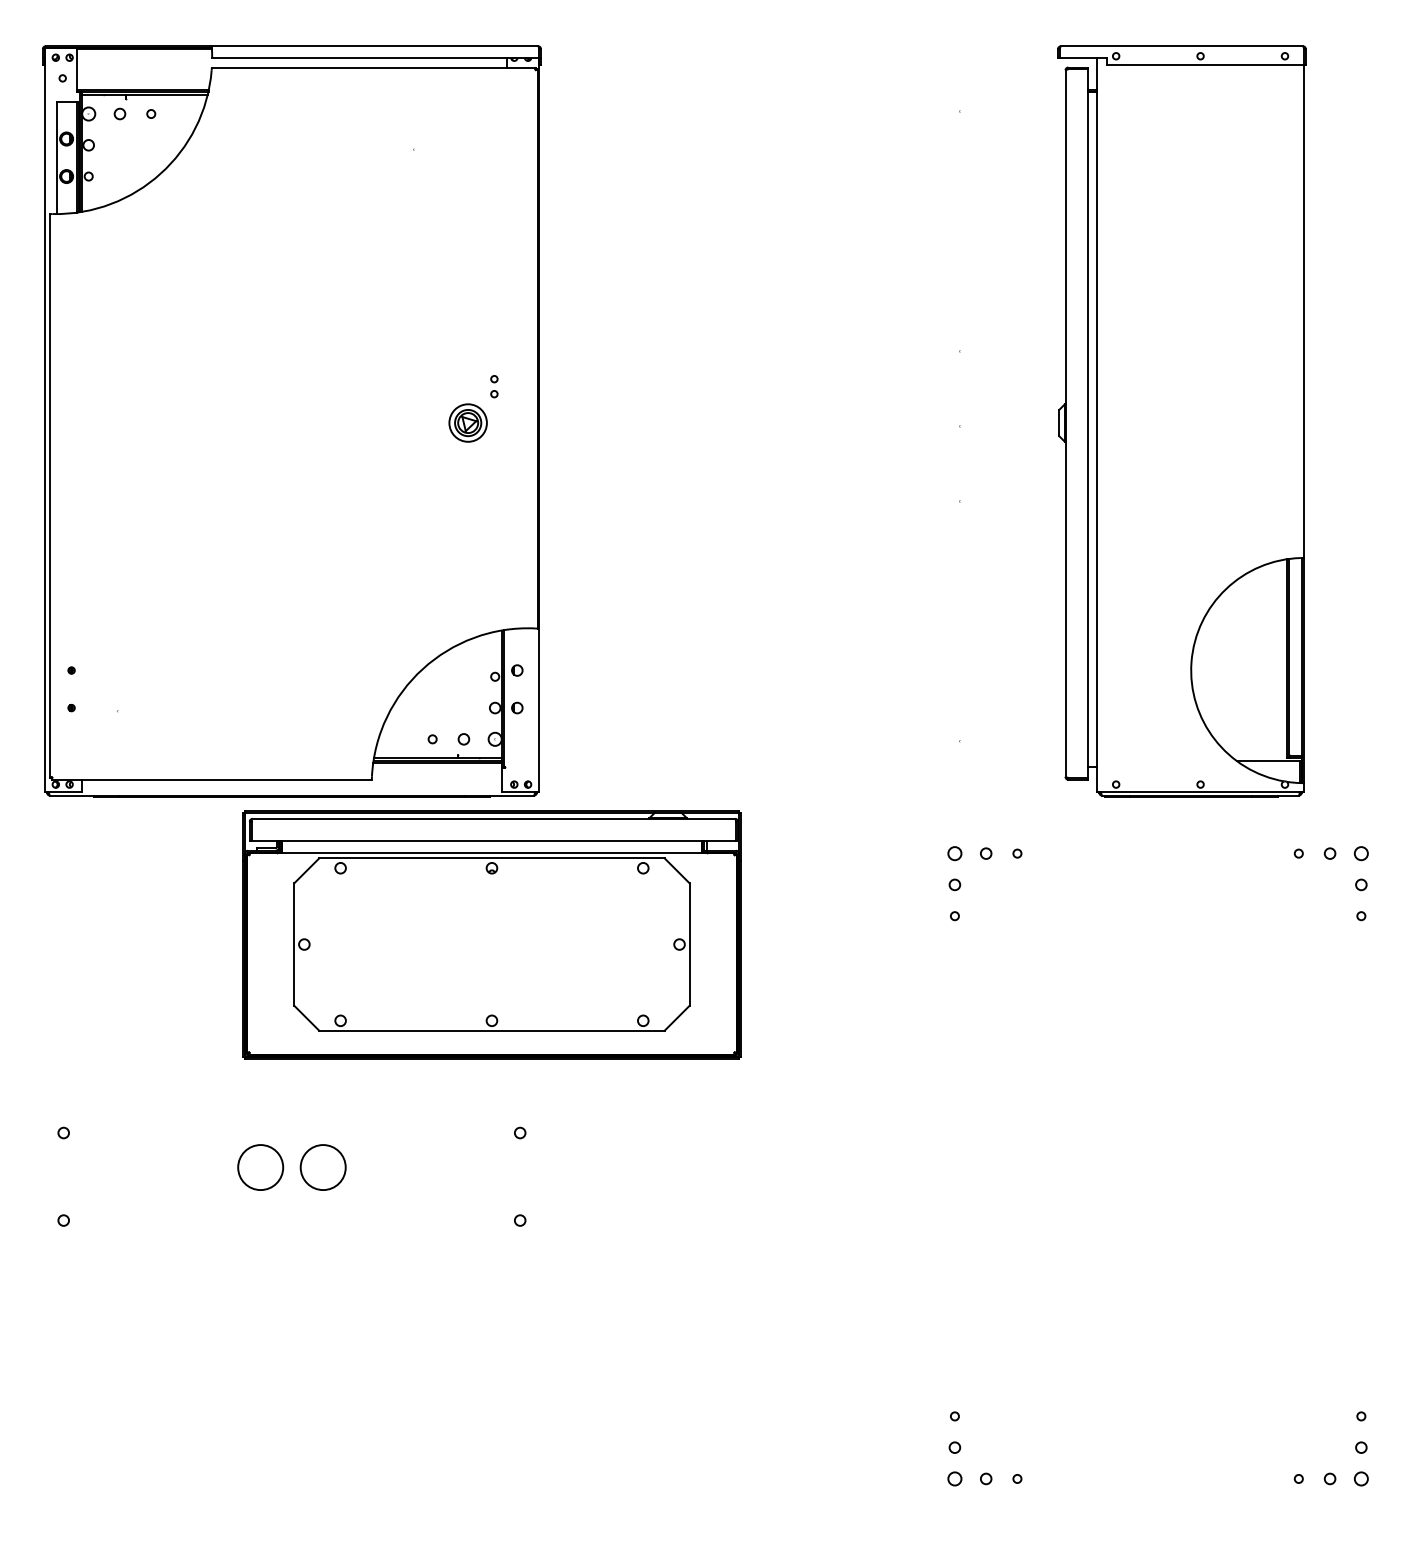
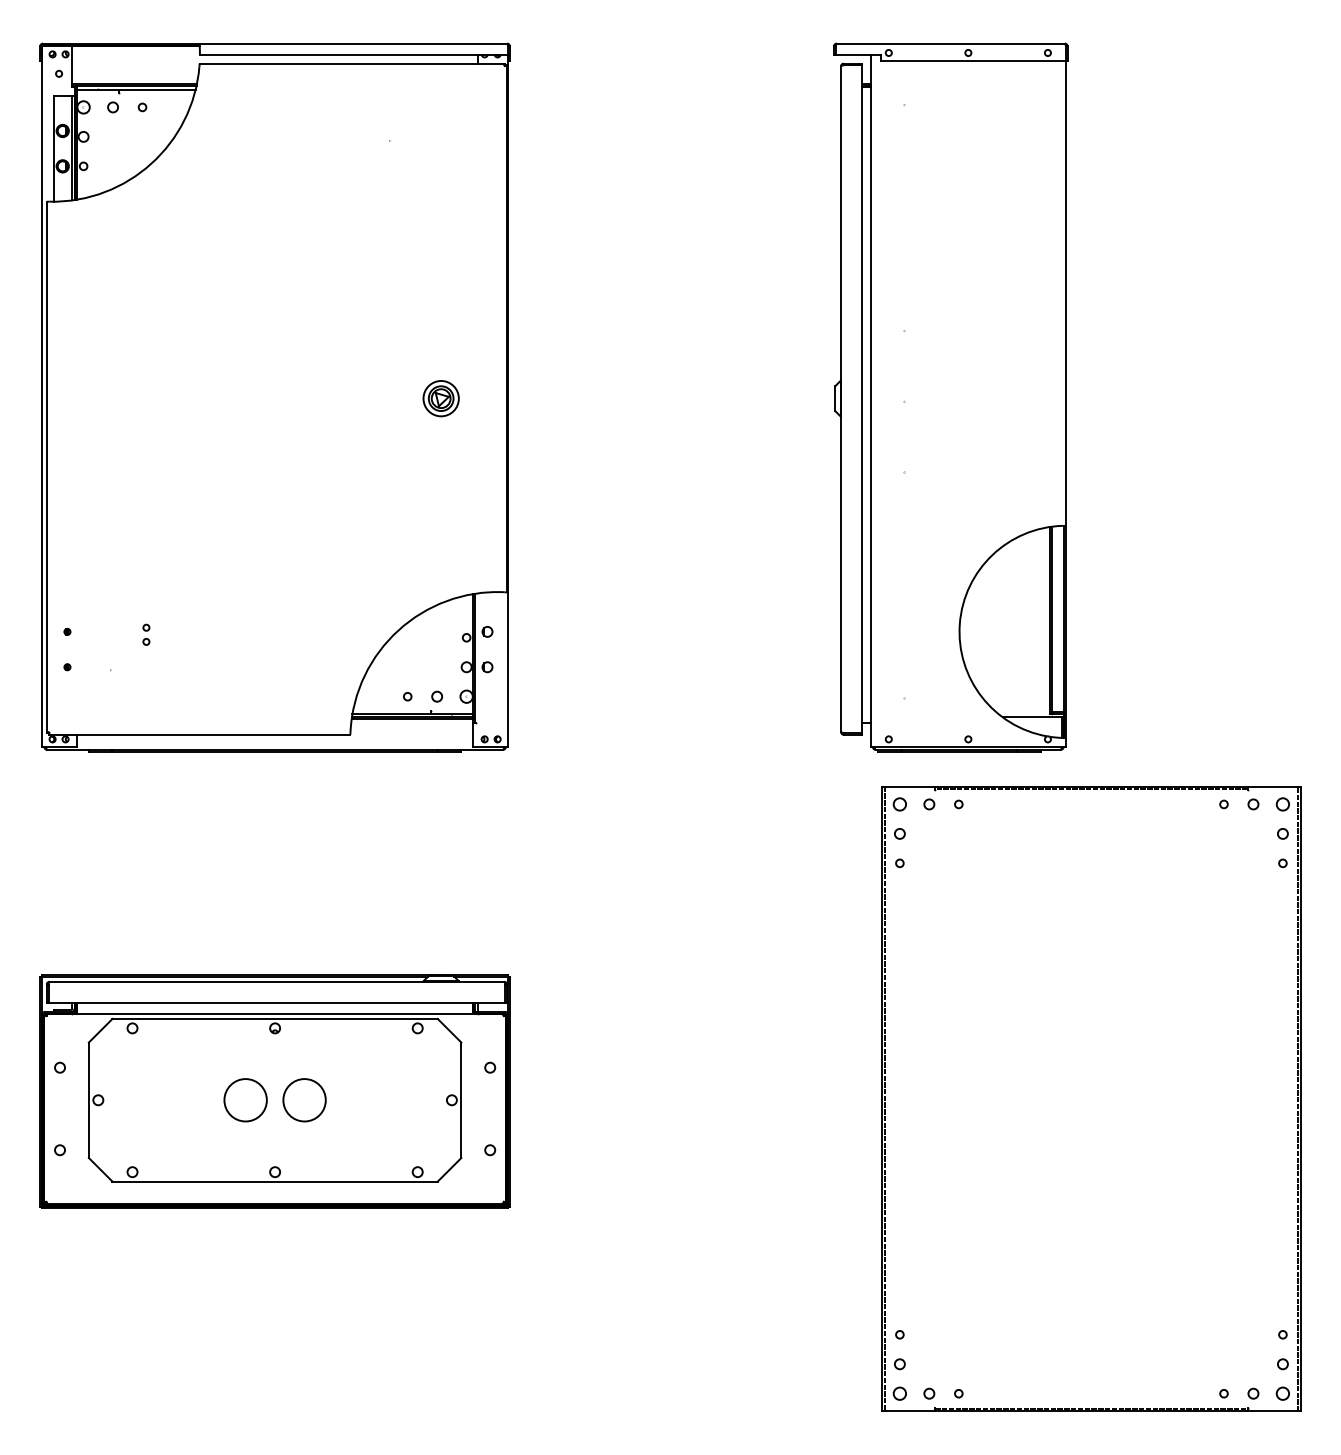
part: (494, 386) -> (146, 634), moved
part: (1181, 421) -> (950, 397), moved
part: (491, 934) -> (274, 1090), moved
part: (1157, 1166) -> (1090, 1099), added

